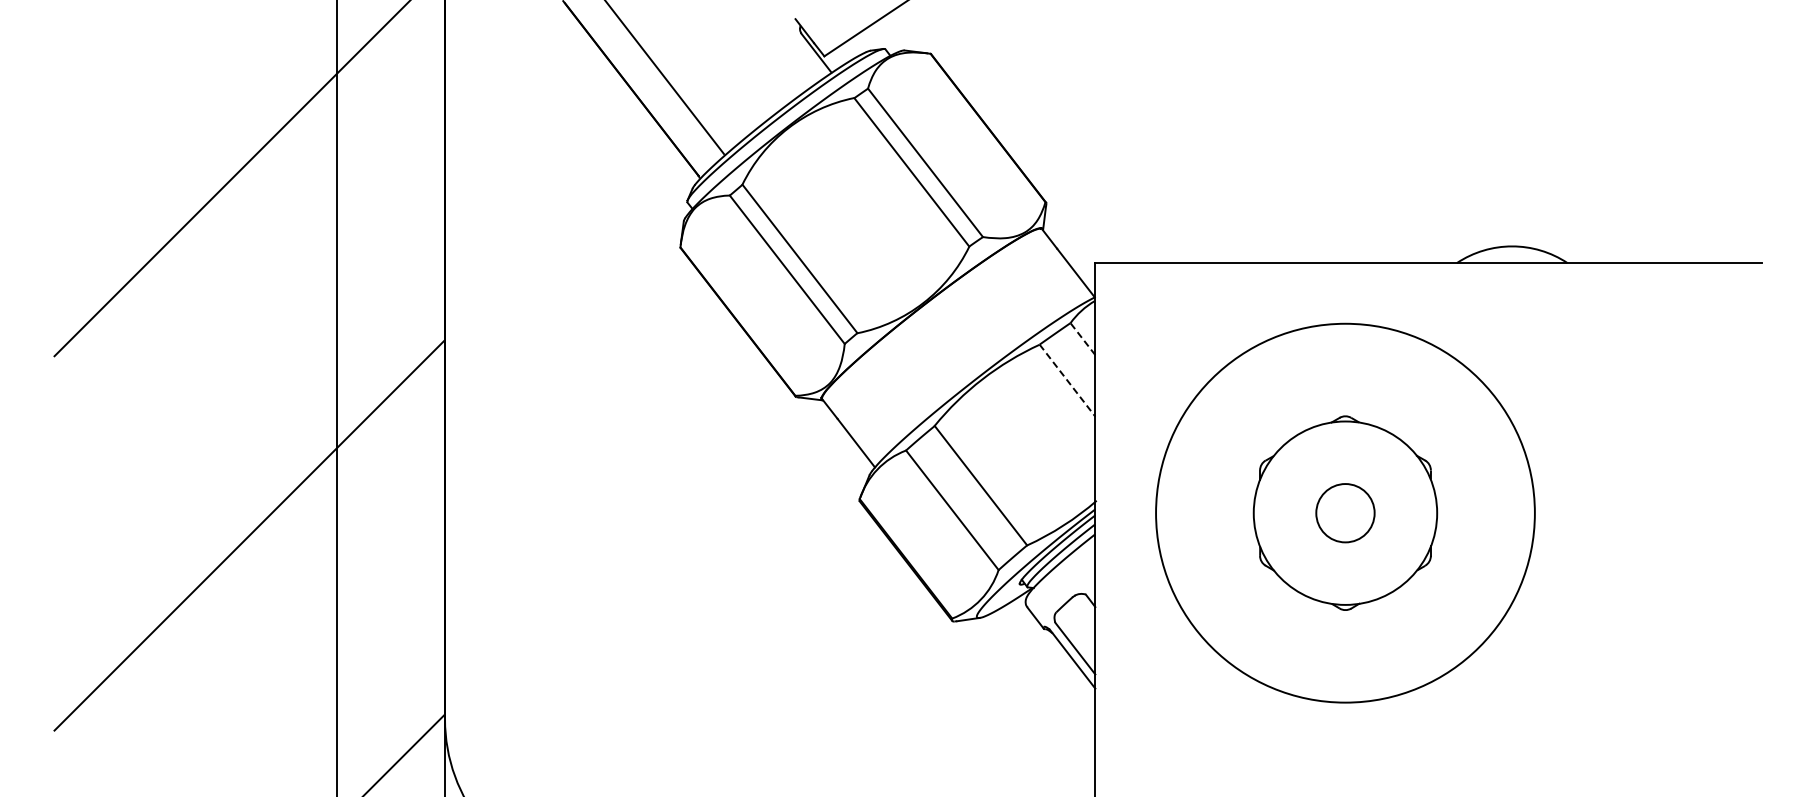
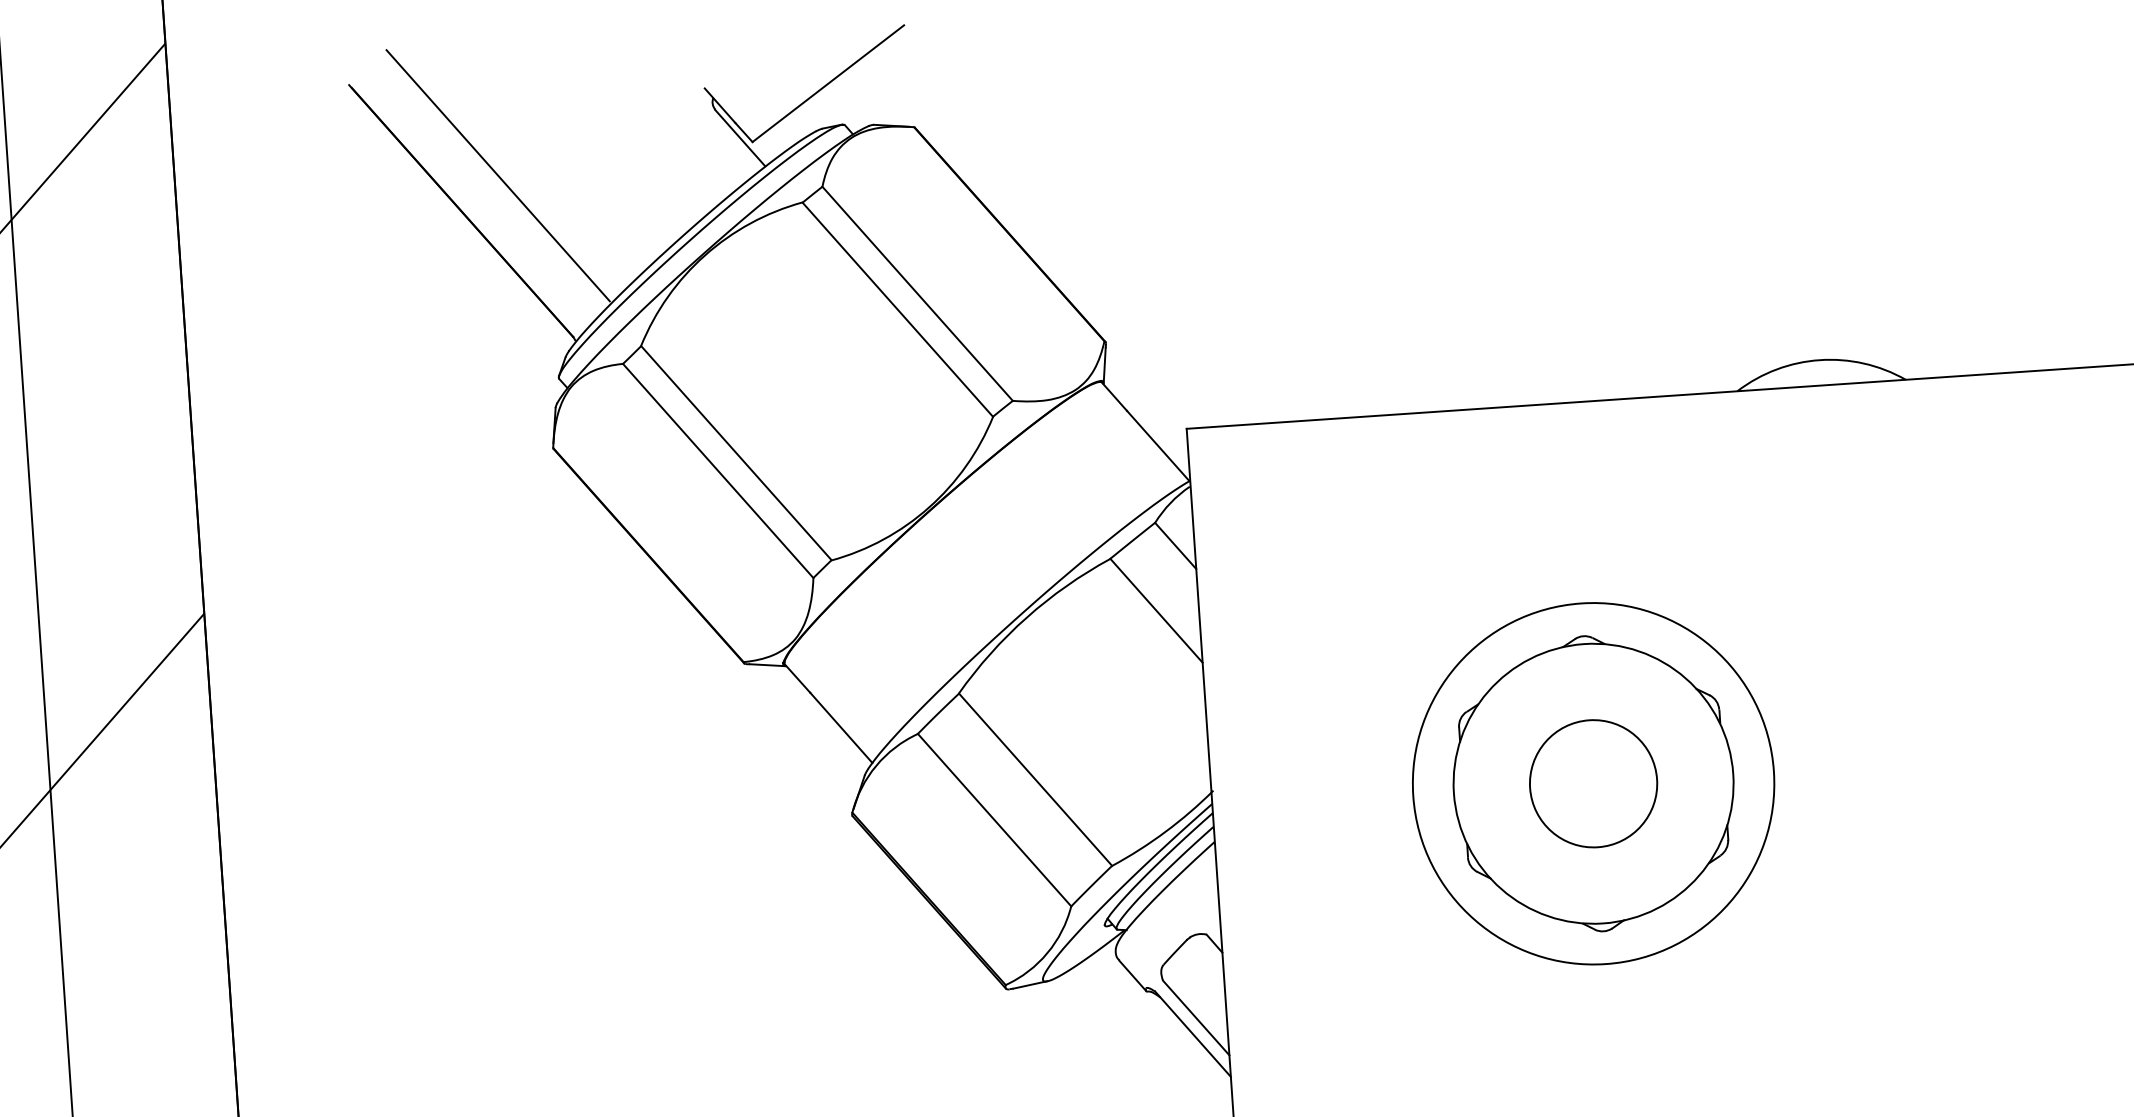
line: (1082, 338) -> (1174, 545), dashed -> solid
line: (1067, 380) -> (1156, 610), dashed -> solid
circle: (1345, 512) -> (1593, 782), size x0.62
circle: (1345, 512) -> (1593, 782), size x1.43

